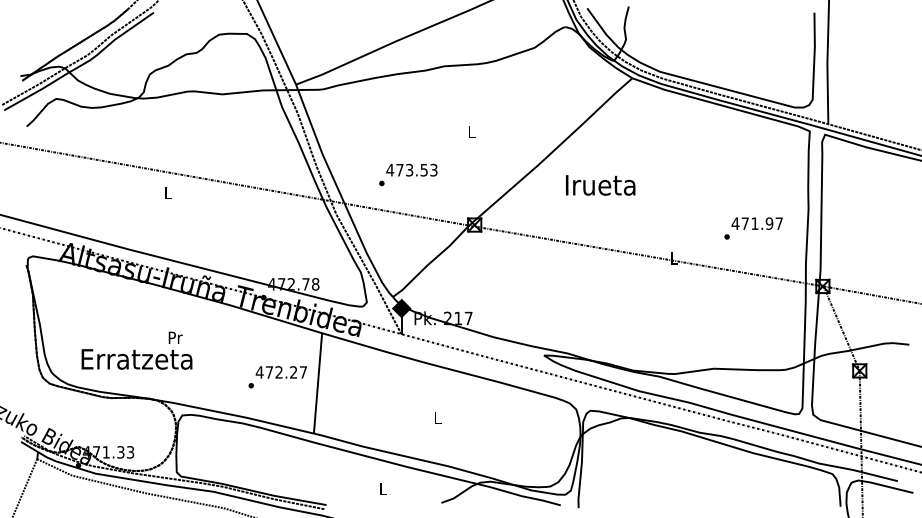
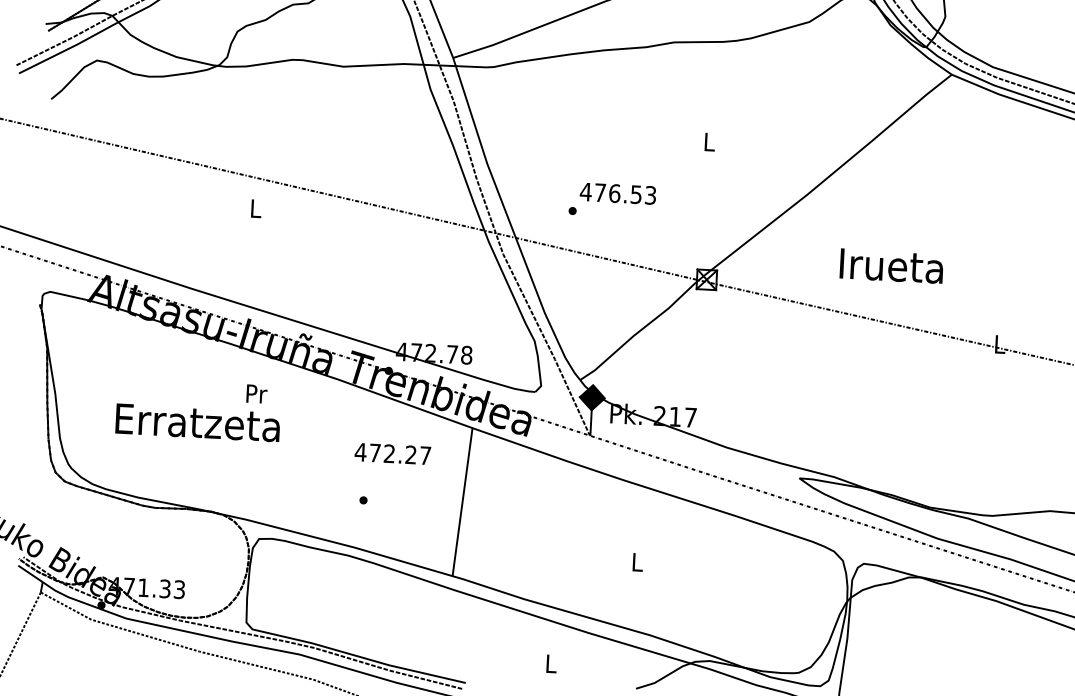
text: (409, 169) -> (614, 192), 473.53 -> 476.53
text: (600, 185) -> (891, 266), moved
text: (136, 350) -> (197, 409), moved
text: (280, 372) -> (391, 454), moved

